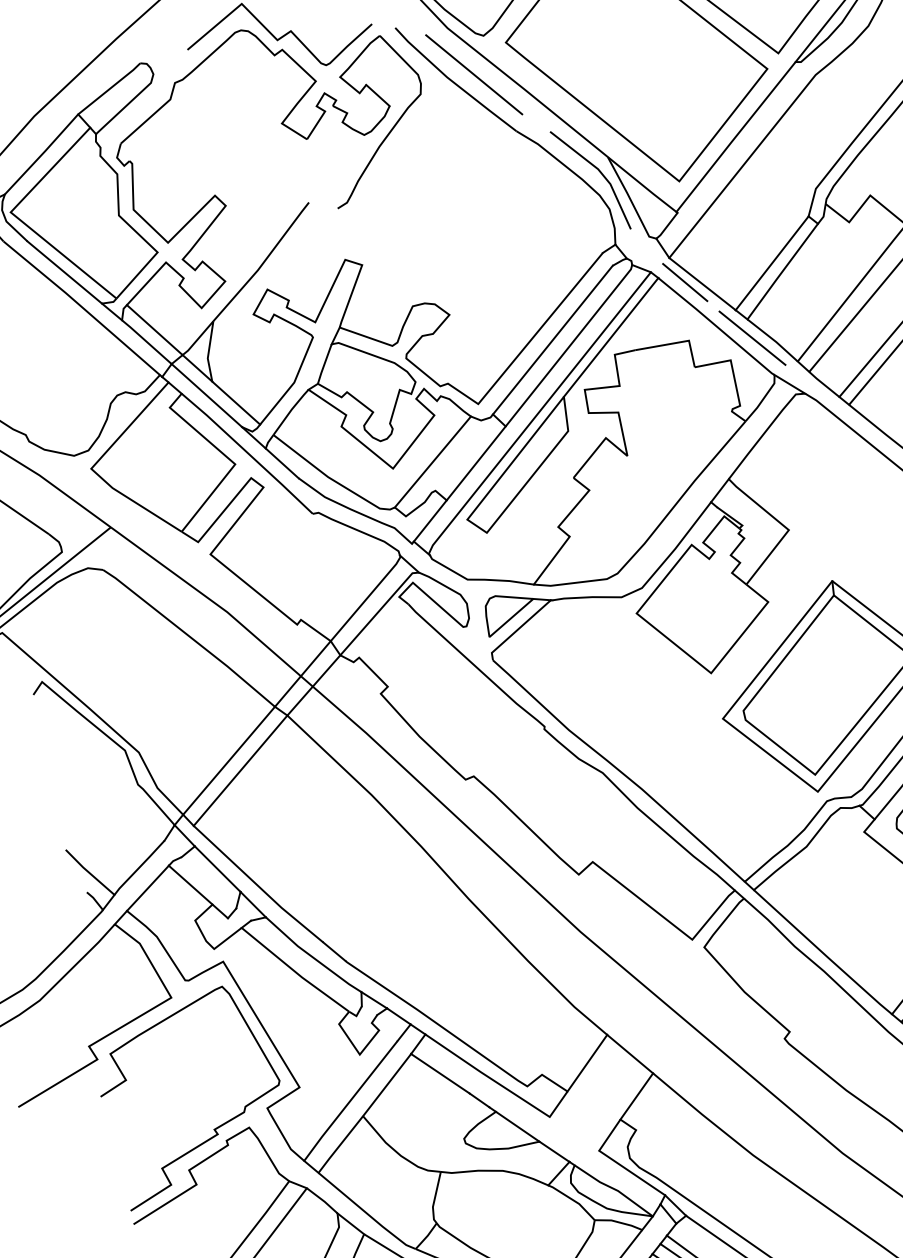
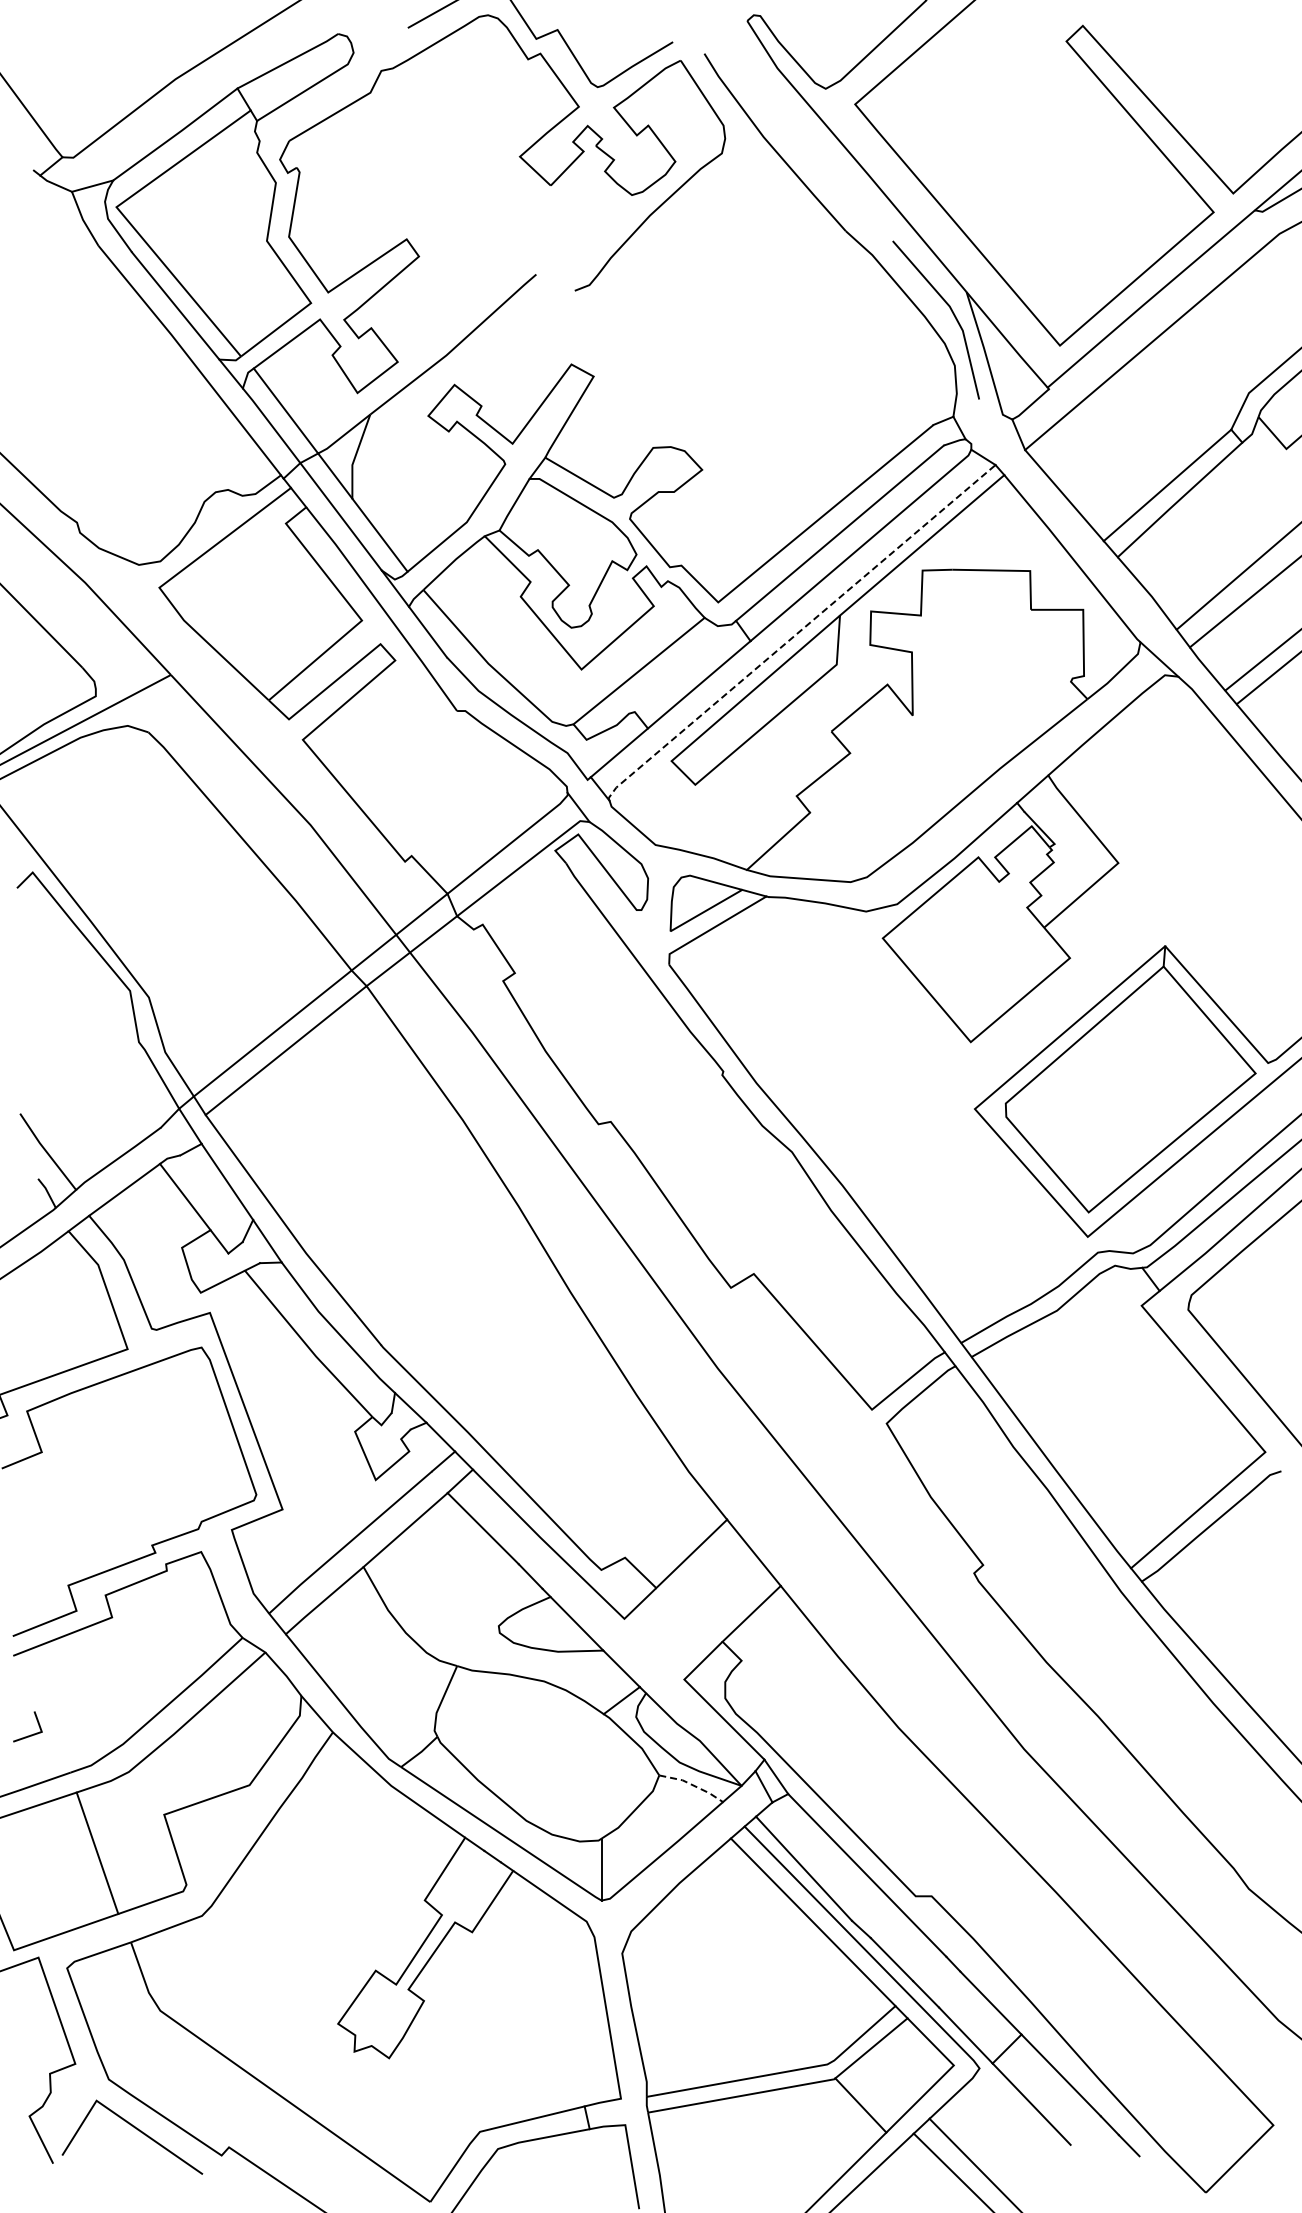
line: (473, 74) -> (801, 140), removed
line: (685, 282) -> (1040, 488), removed
line: (752, 338) -> (1119, 584), removed
line: (538, 413) -> (799, 632), solid -> dashed
line: (619, 1222) -> (693, 1785), solid -> dashed

